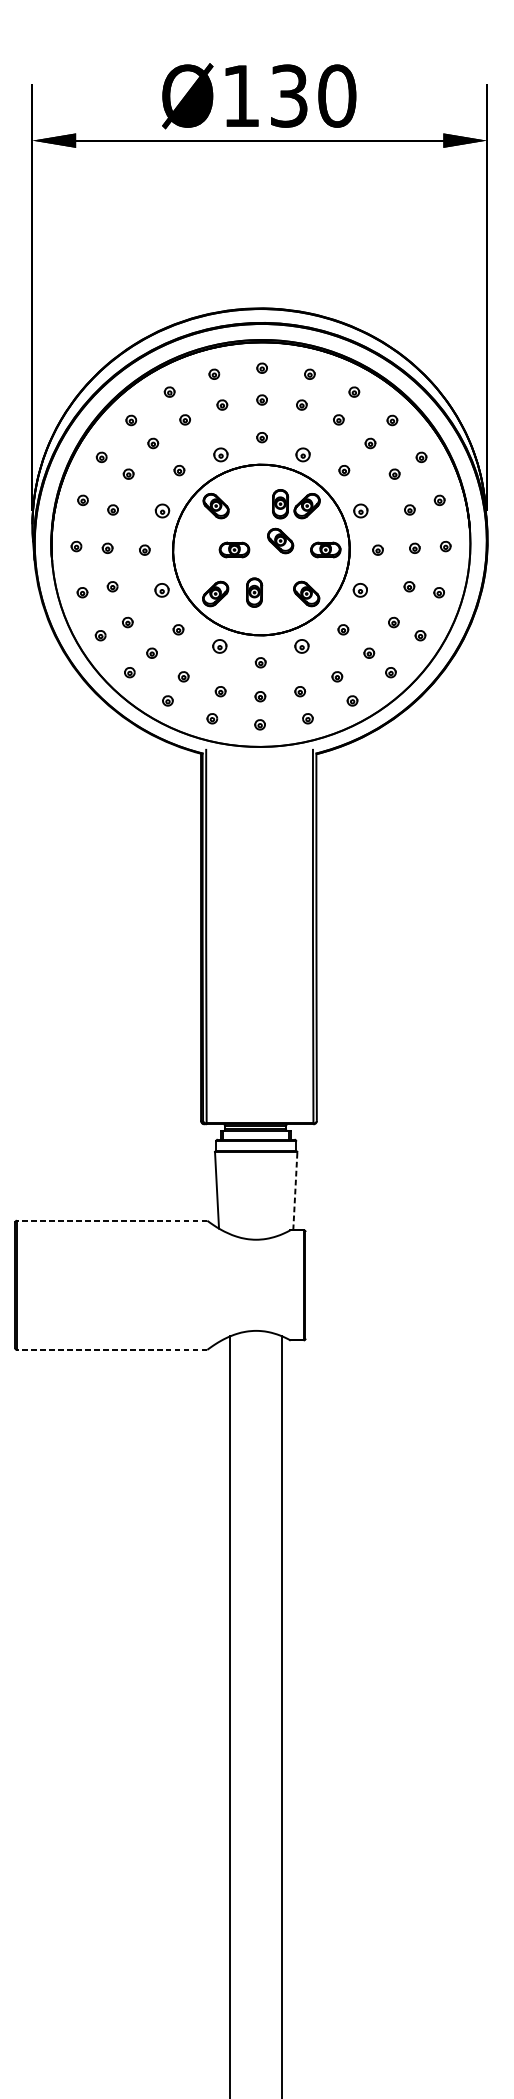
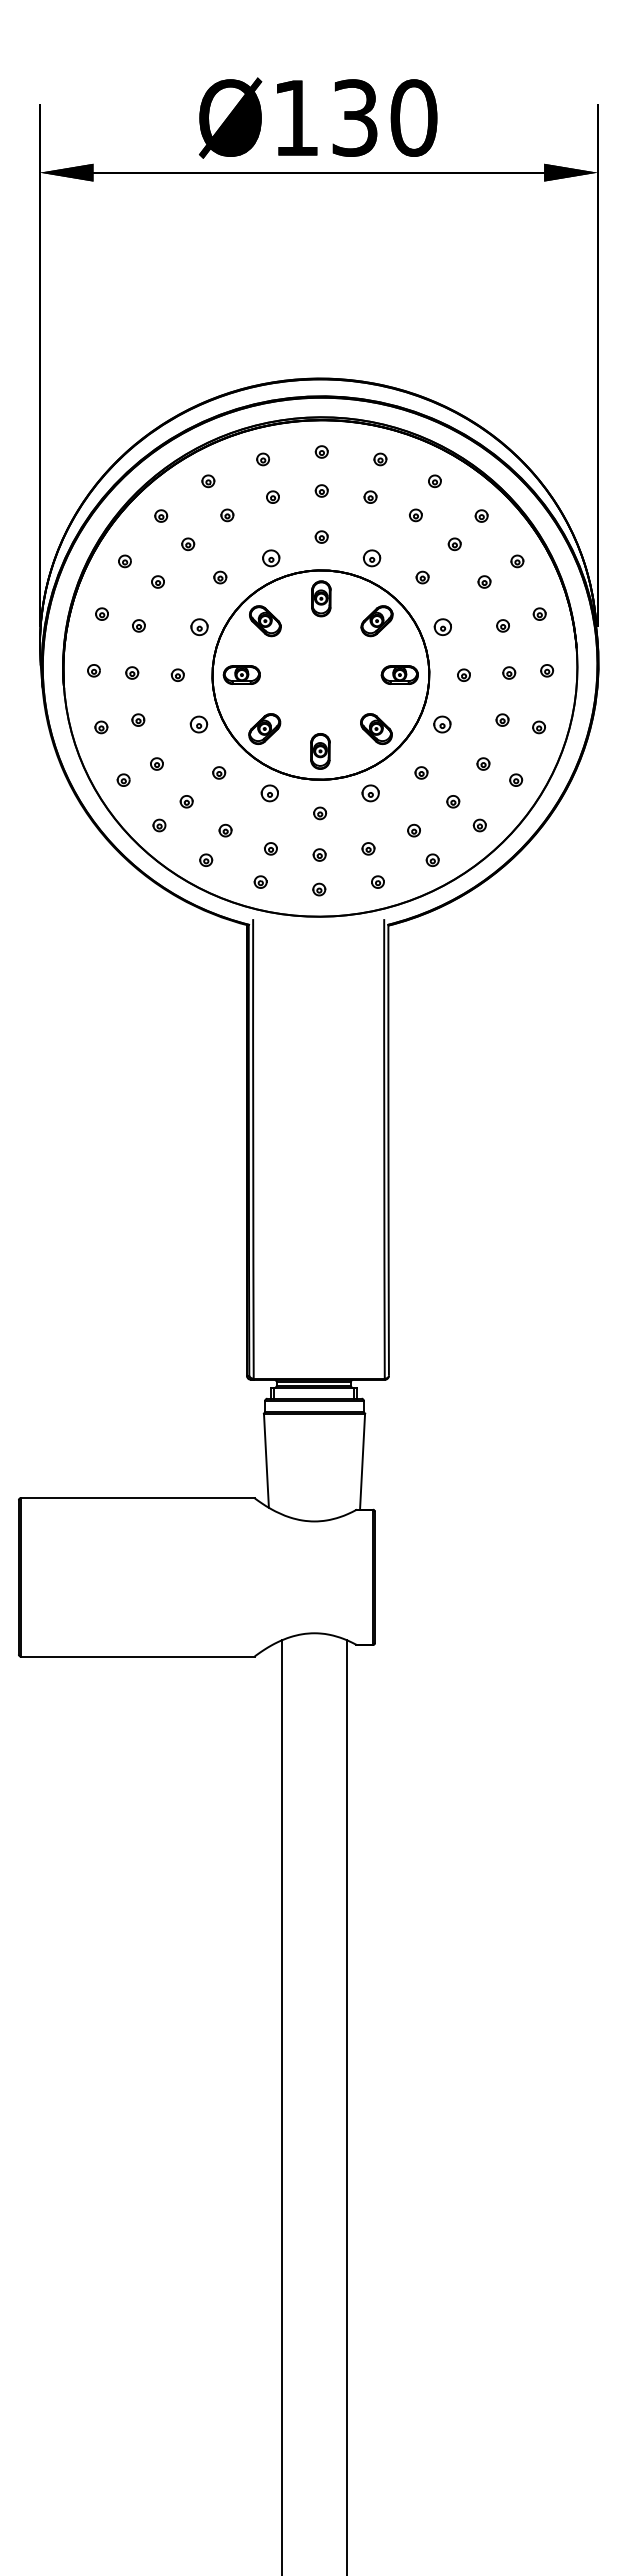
part: (280, 503) -> (321, 598), moved
part: (280, 540) -> (344, 663), removed
part: (234, 549) -> (241, 674), moved
part: (254, 592) -> (320, 751), moved
line: (295, 1190) -> (362, 1461), dashed -> solid
line: (111, 1221) -> (137, 1498), dashed -> solid
line: (111, 1349) -> (137, 1656), dashed -> solid

